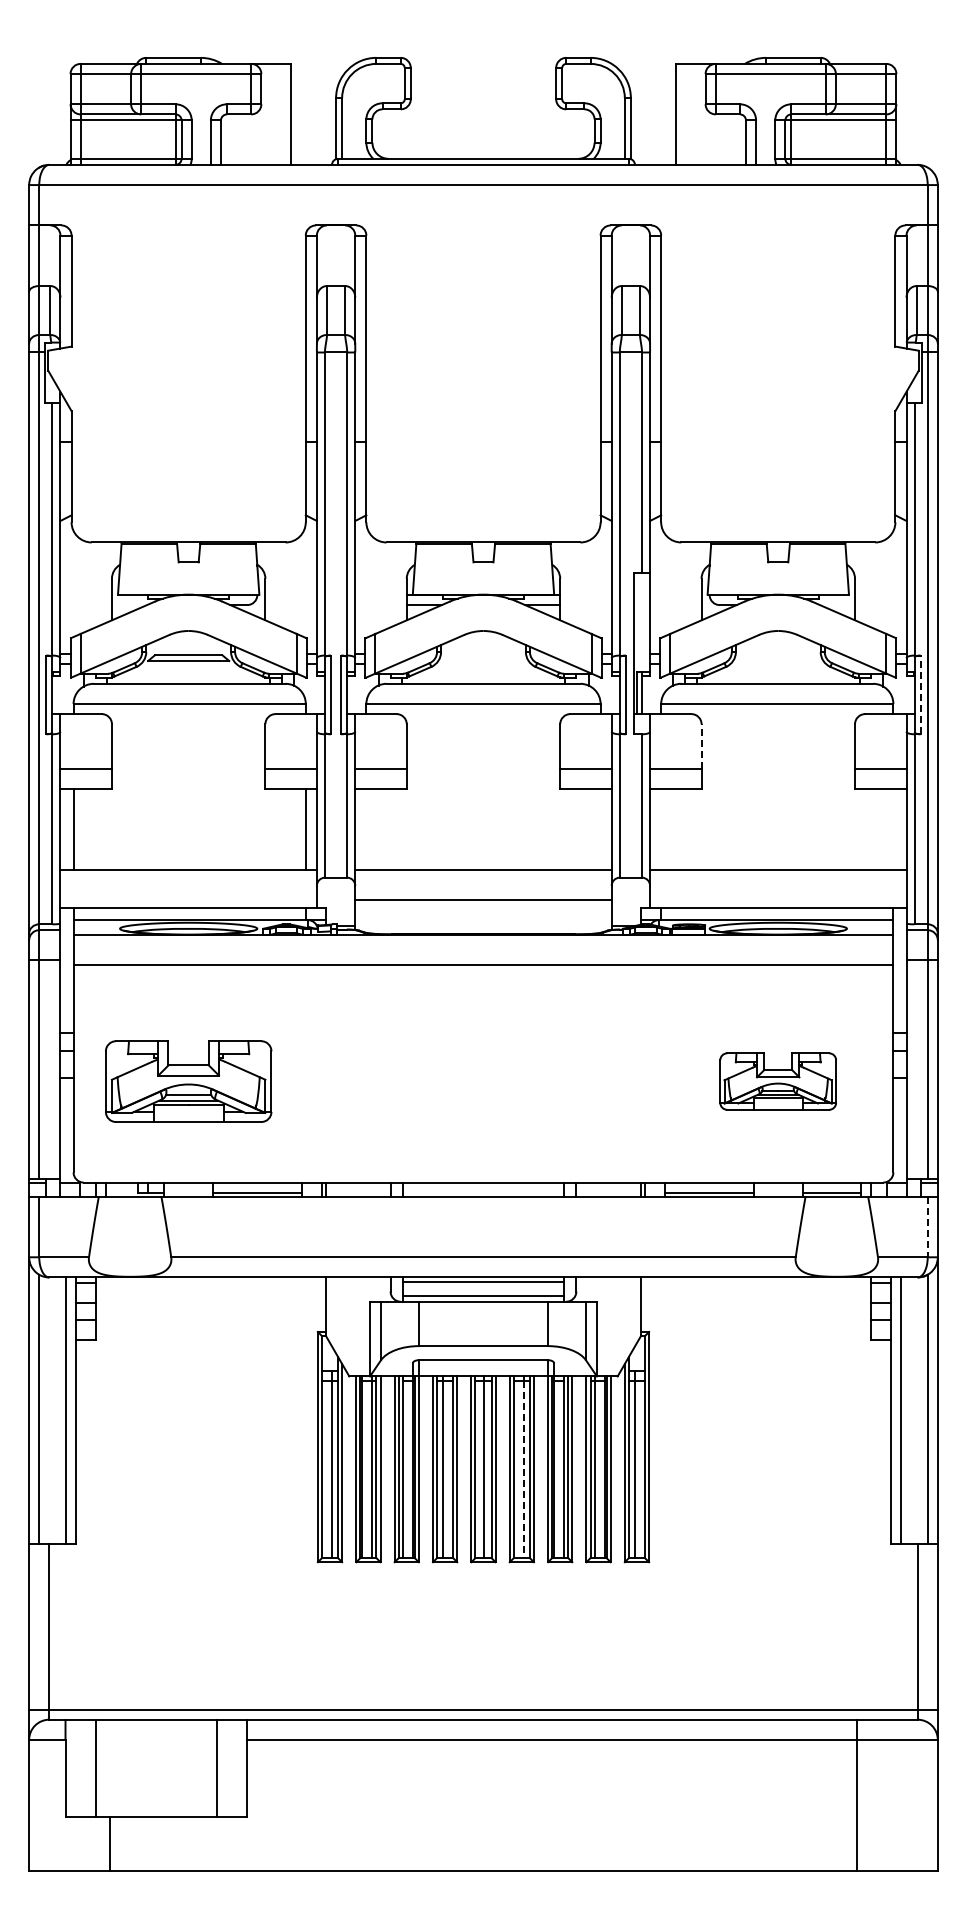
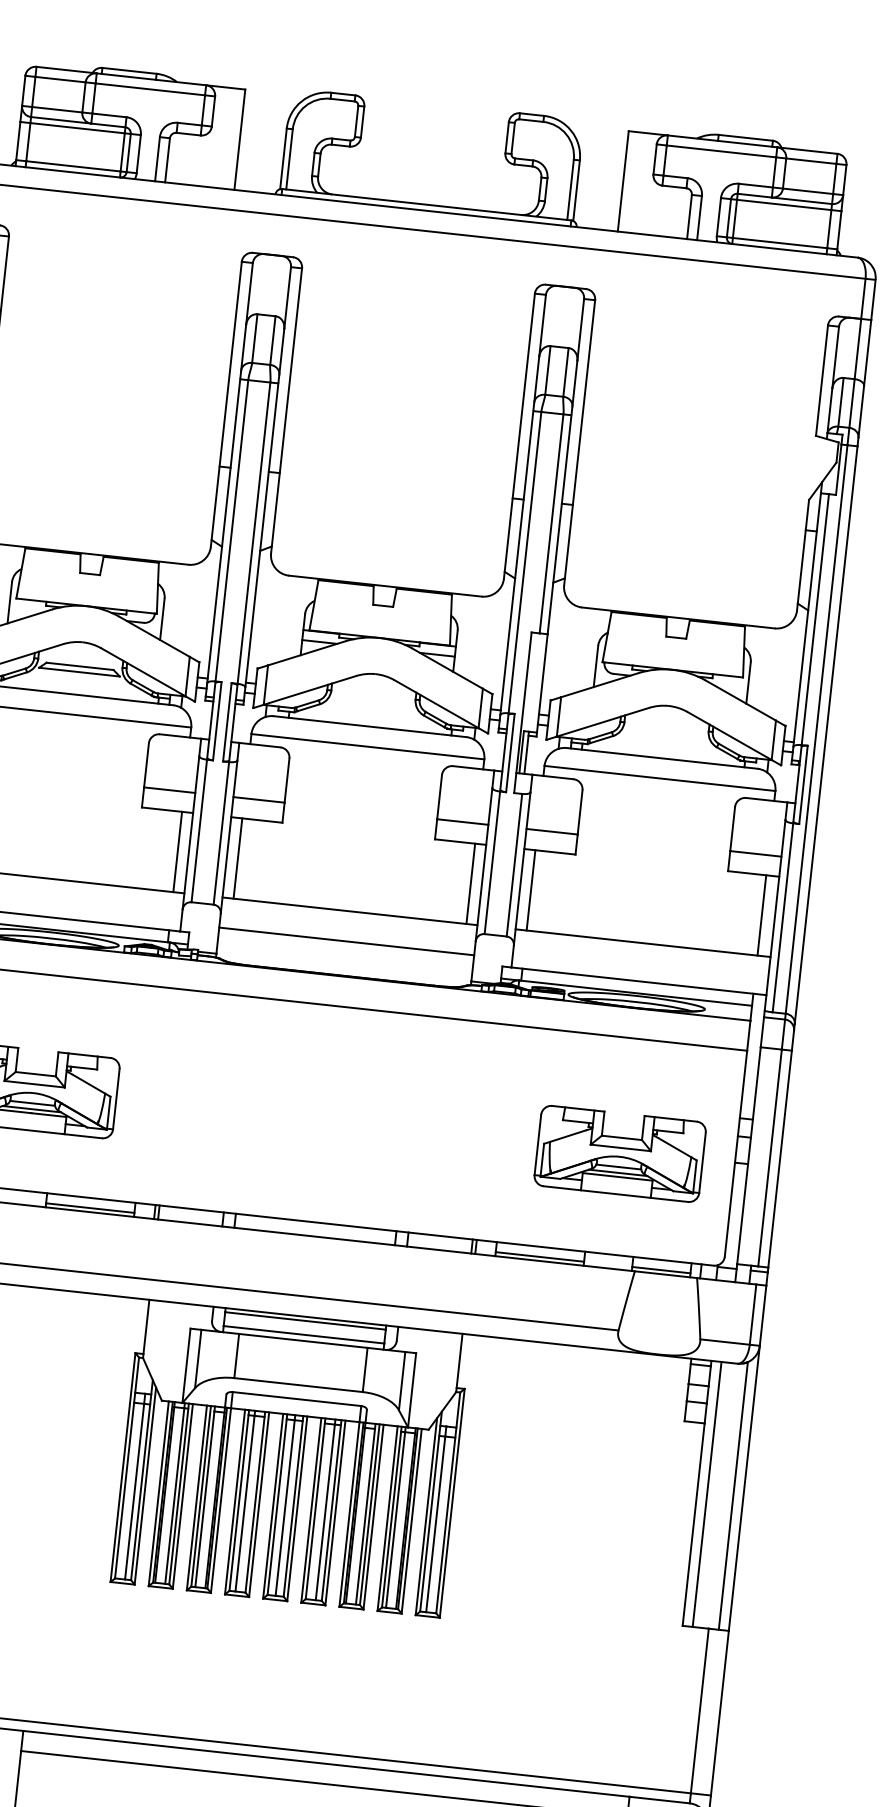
line: (920, 694) -> (803, 784), dashed -> solid
line: (701, 745) -> (580, 811), dashed -> solid
line: (366, 828) -> (238, 857), added
line: (600, 828) -> (470, 883), added
line: (661, 828) -> (531, 889), added
line: (893, 828) -> (762, 914), added
part: (777, 1081) -> (619, 1153), size x1.43
line: (927, 1227) -> (752, 1315), dashed -> solid
line: (523, 1470) -> (324, 1513), dashed -> solid

